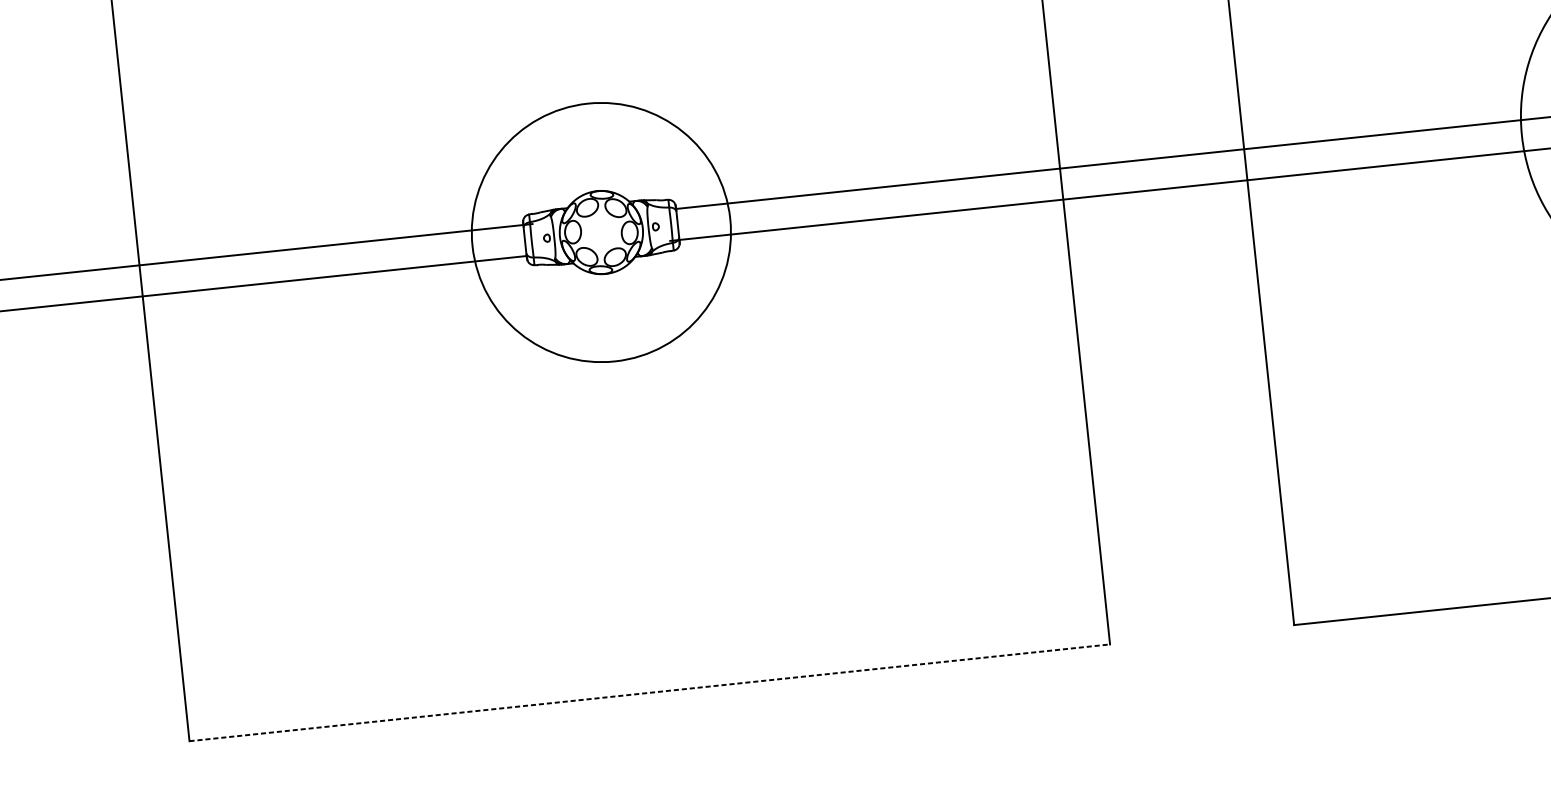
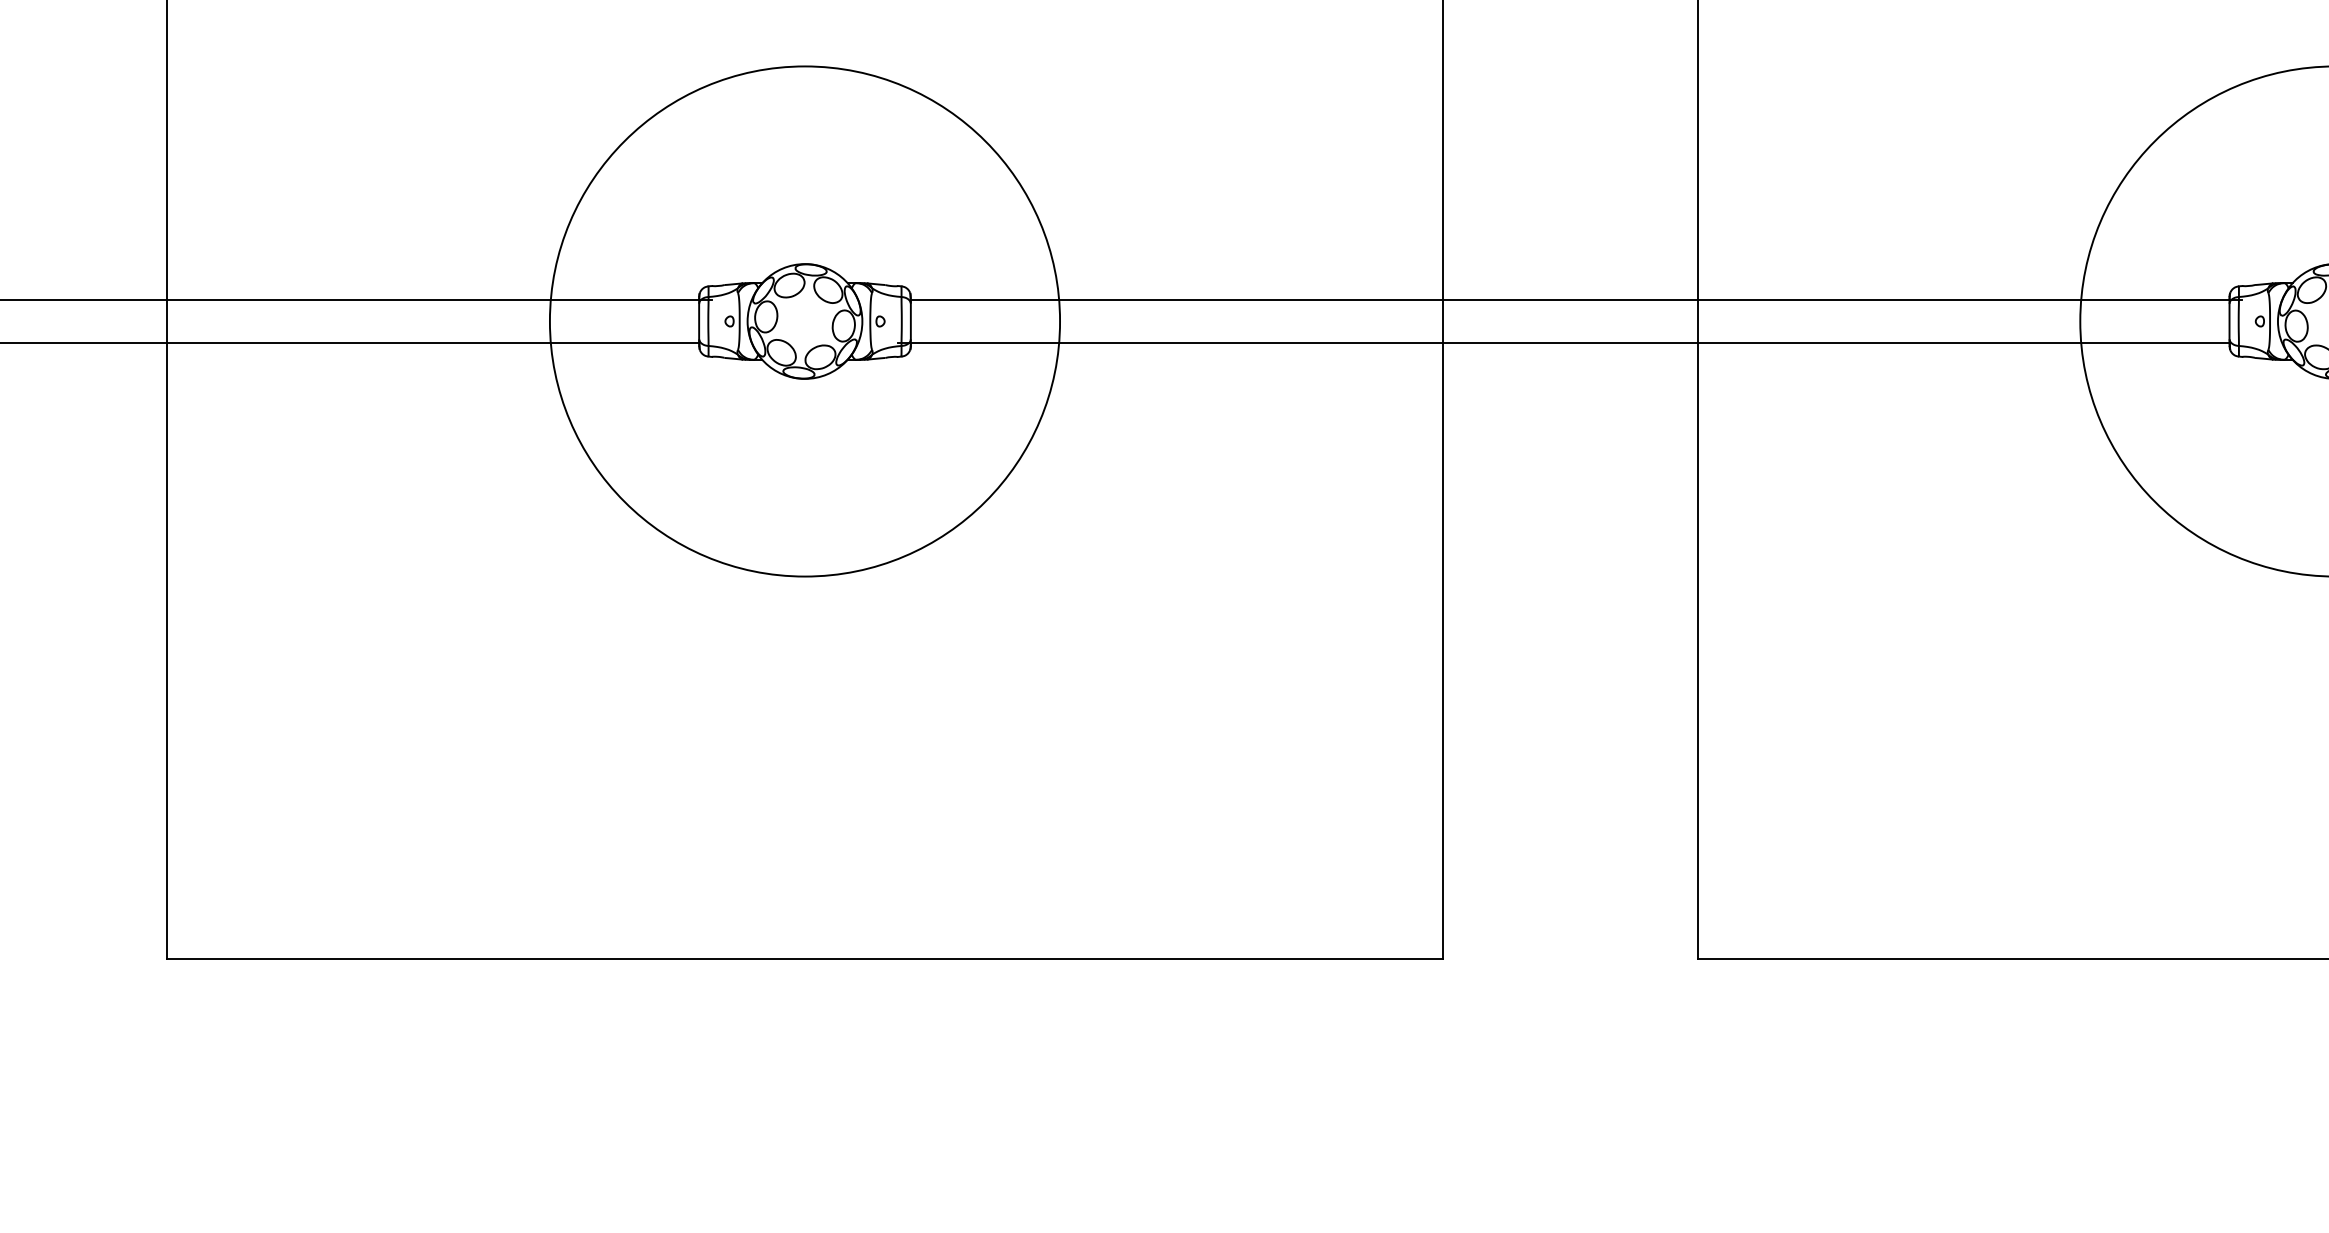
circle: (601, 232) -> (804, 321), size x1.43
line: (650, 693) -> (805, 959), dashed -> solid

